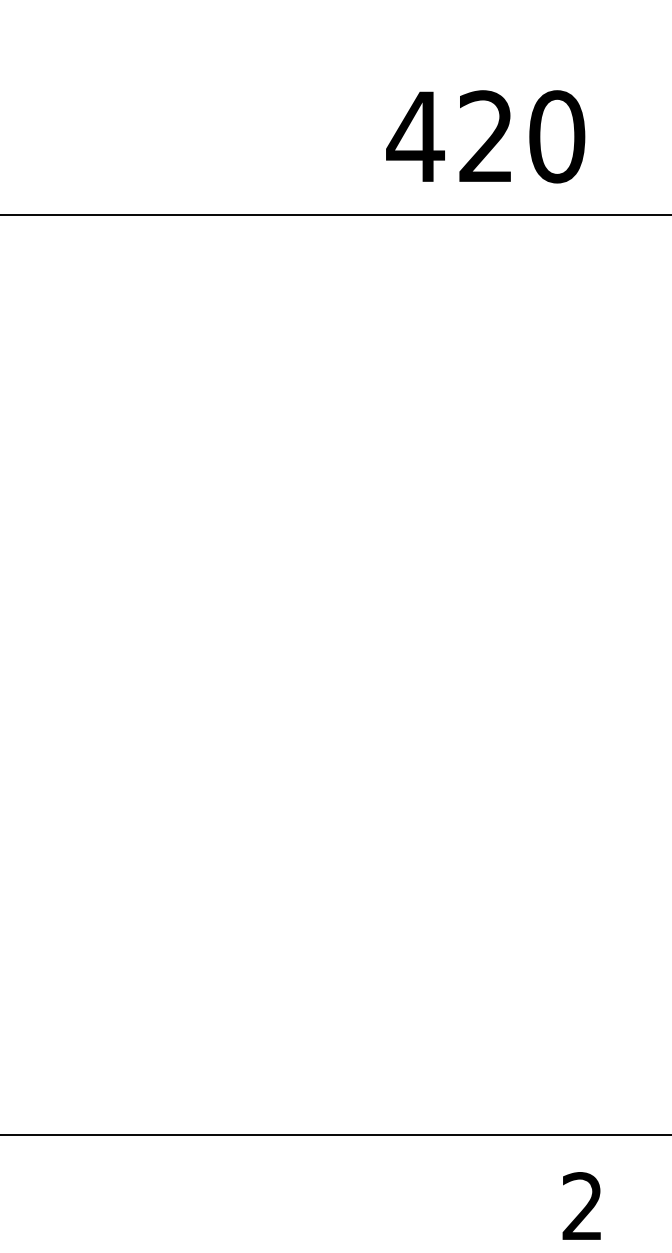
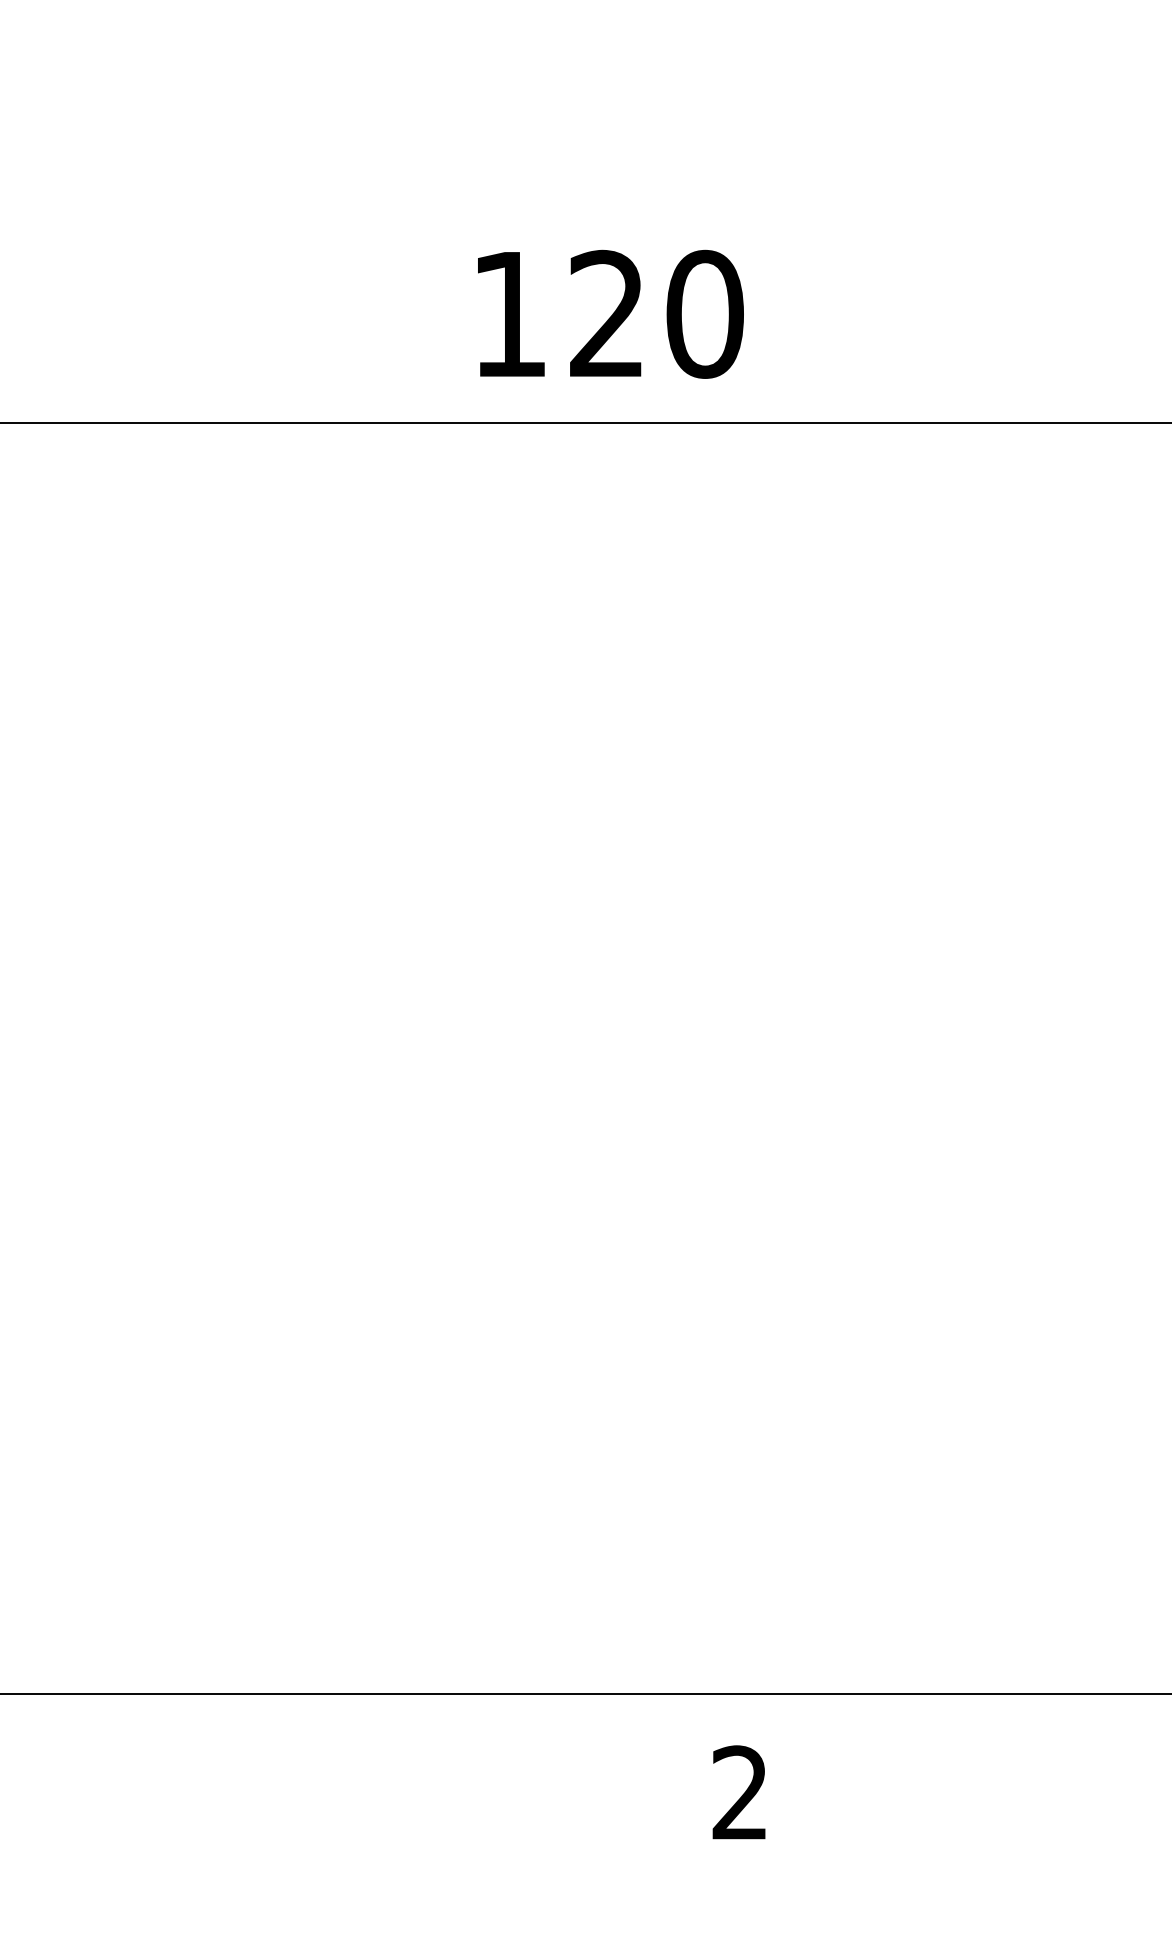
text: (415, 136) -> (509, 314), 420 -> 120

